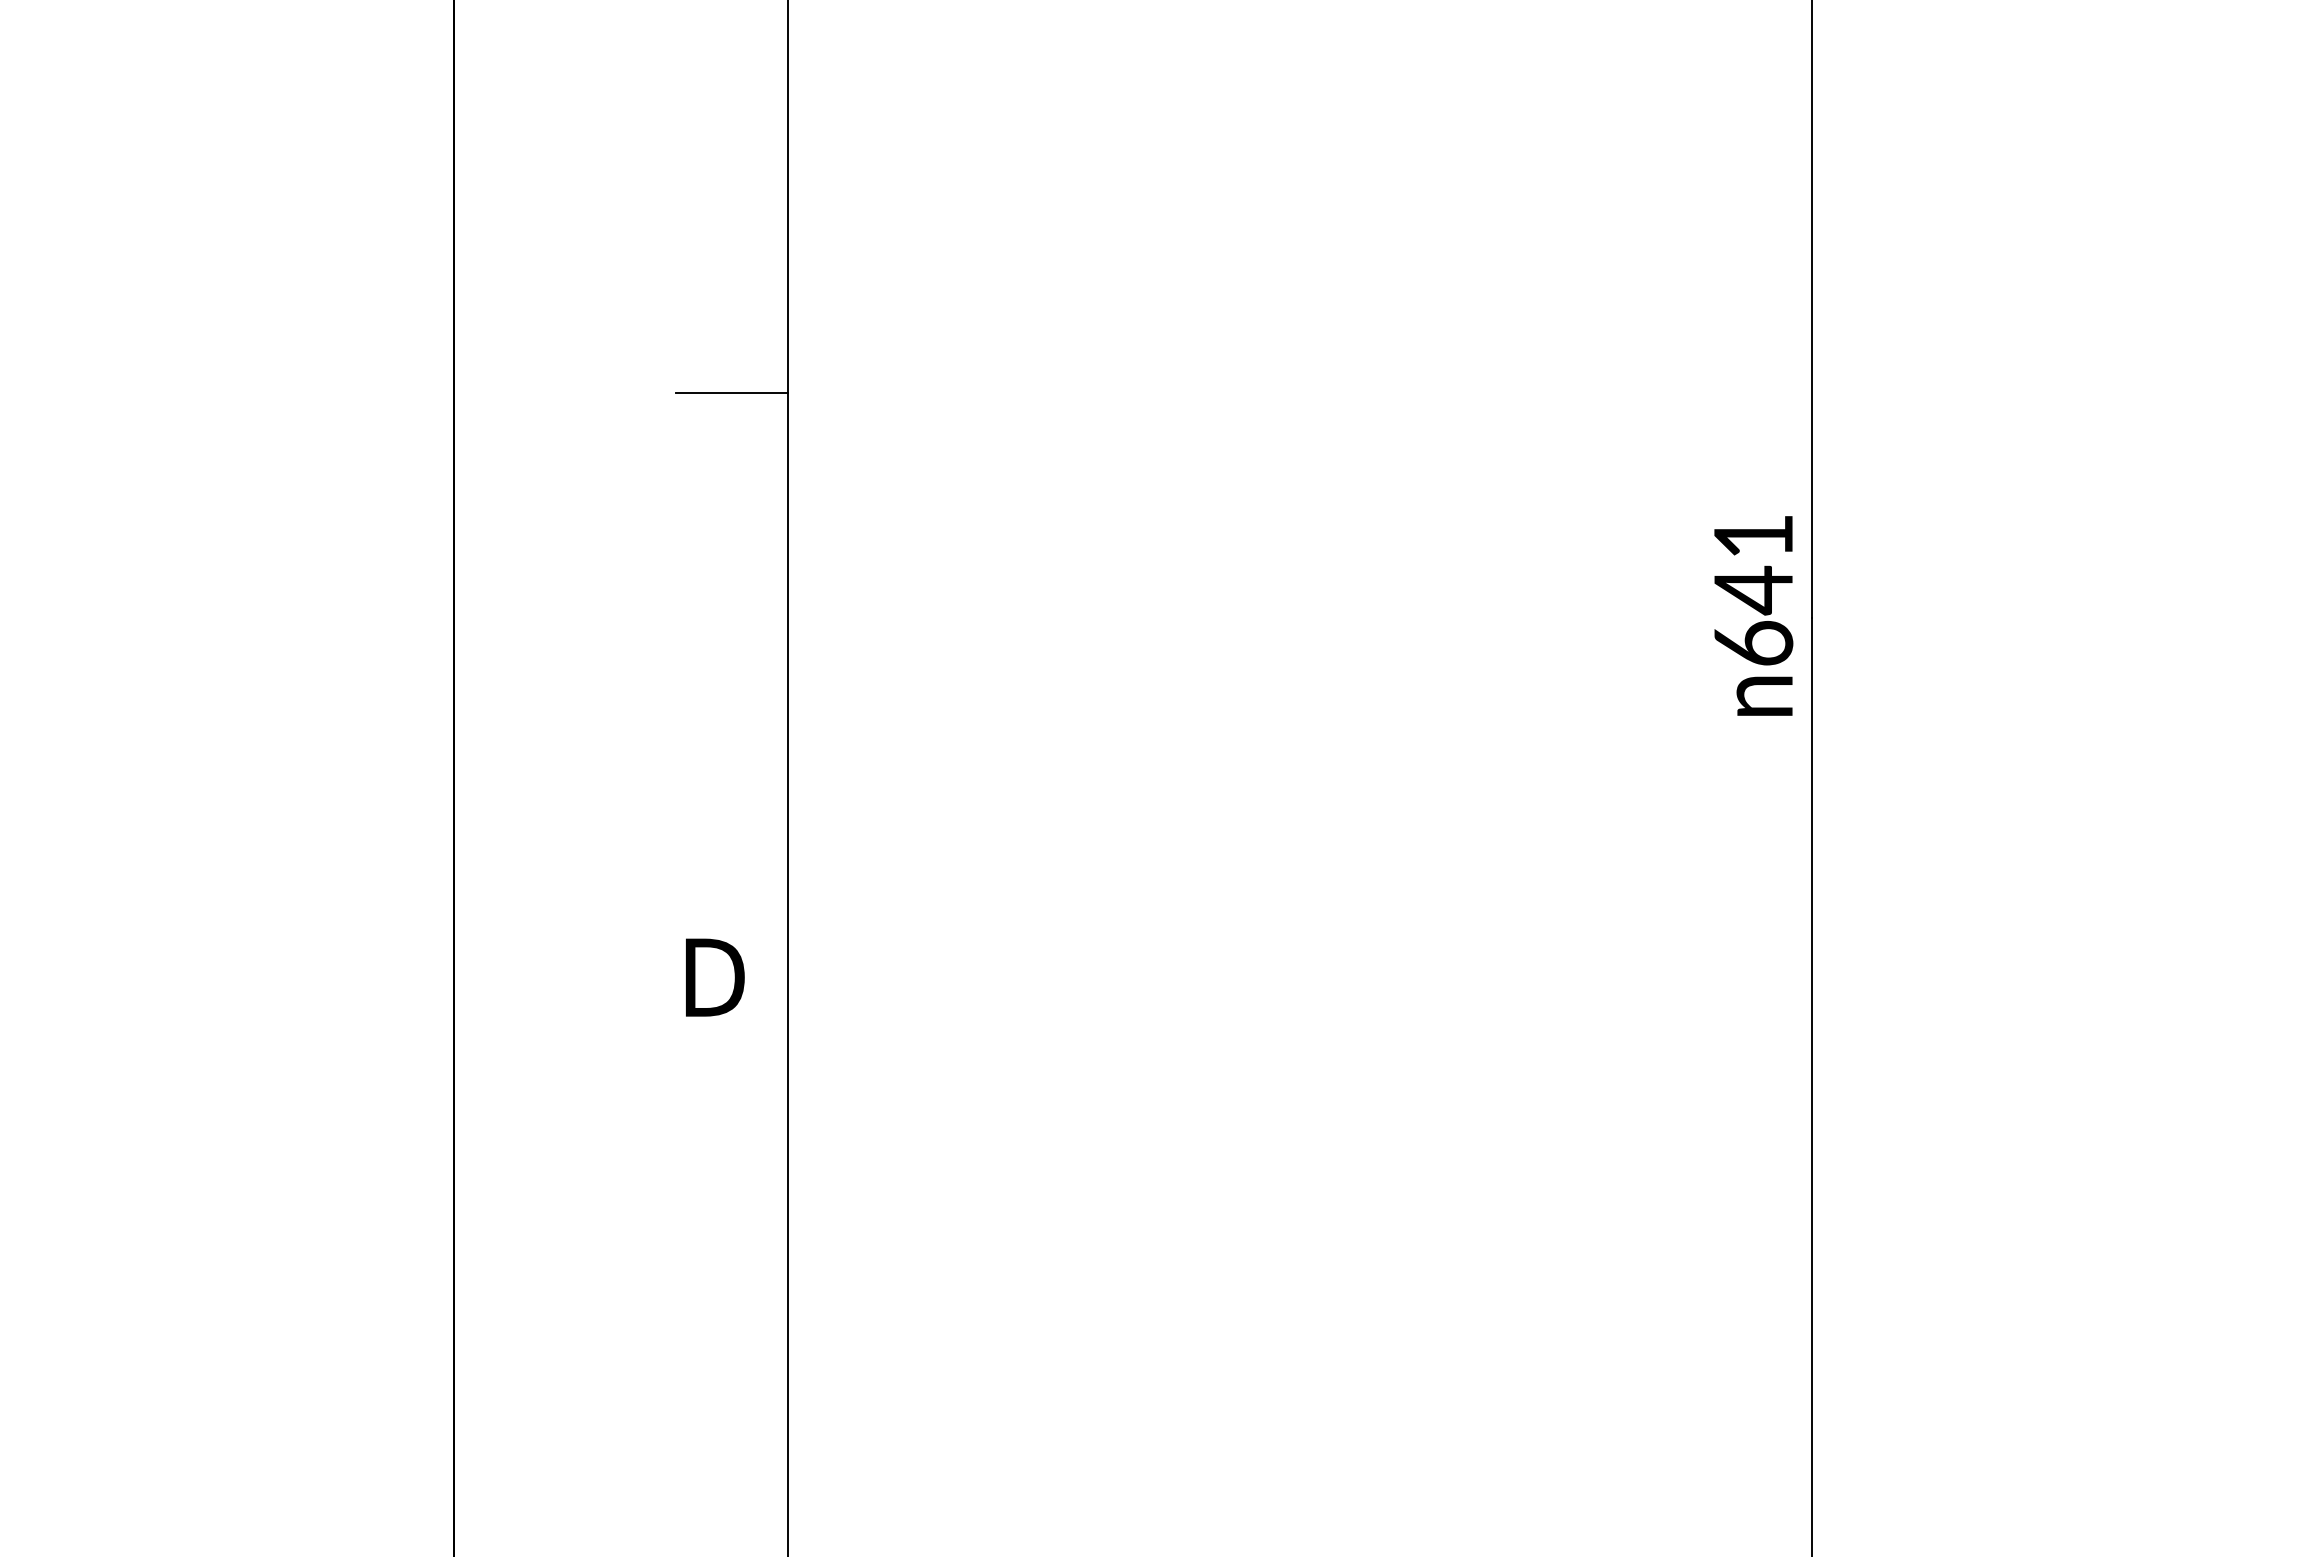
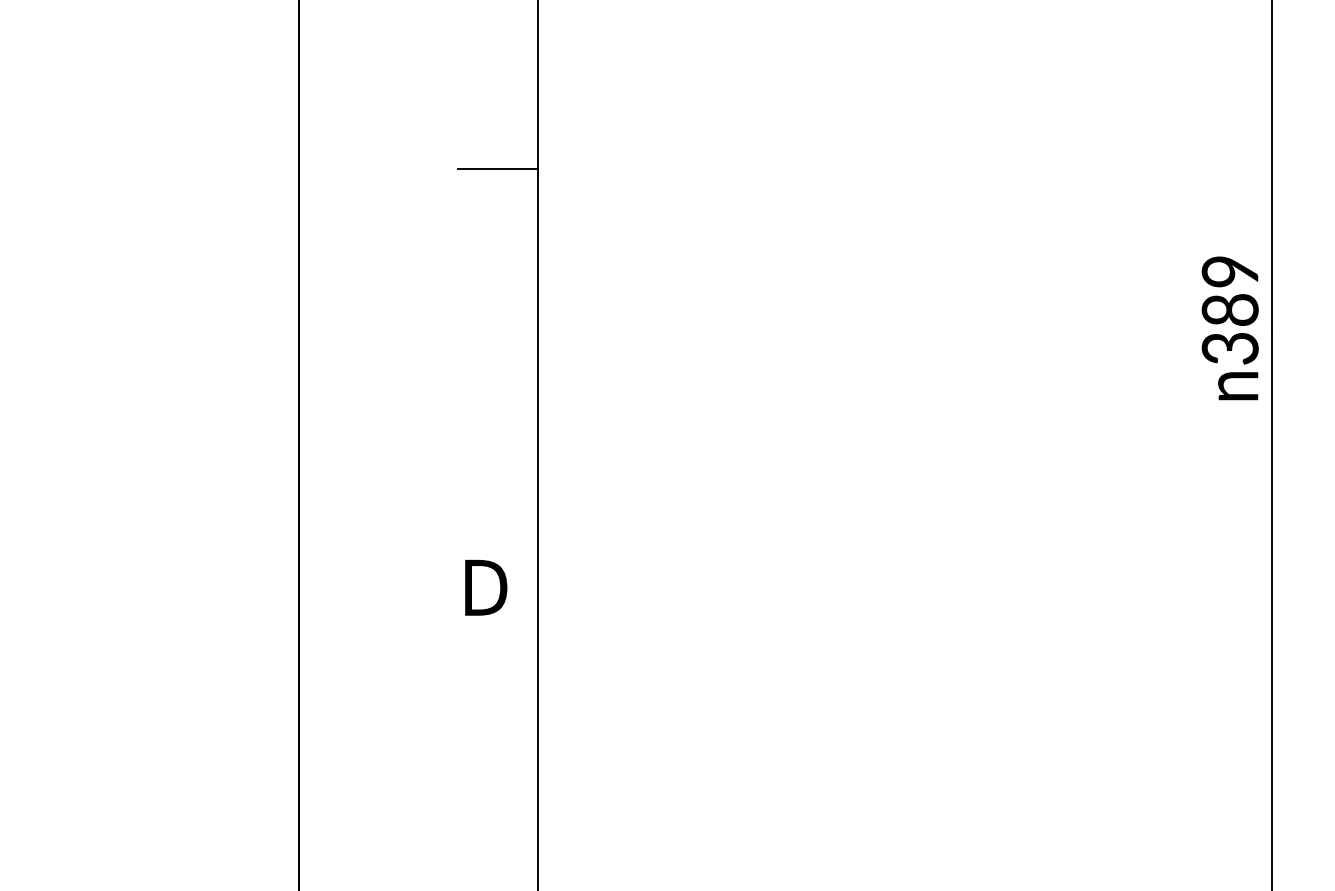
text: (1753, 590) -> (1230, 310), 641 -> 389

